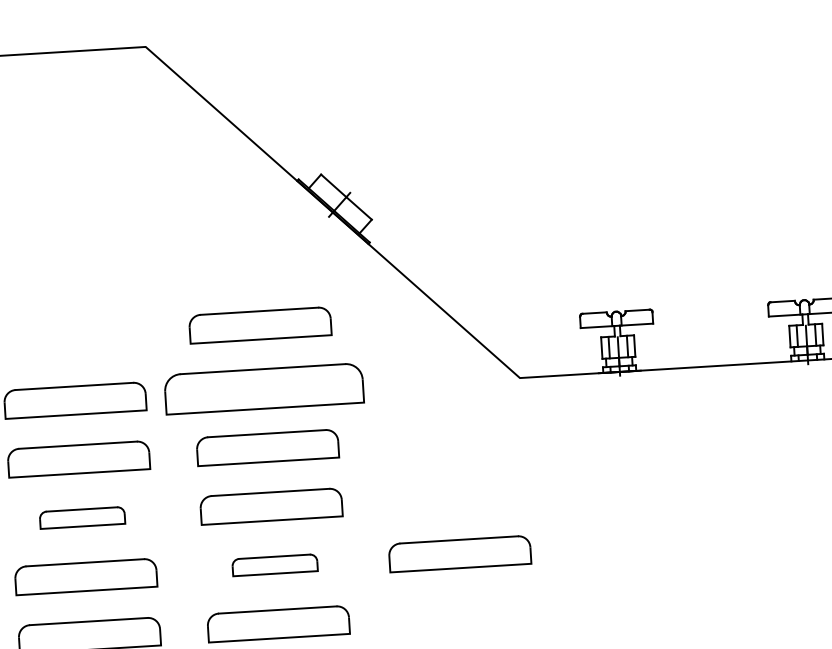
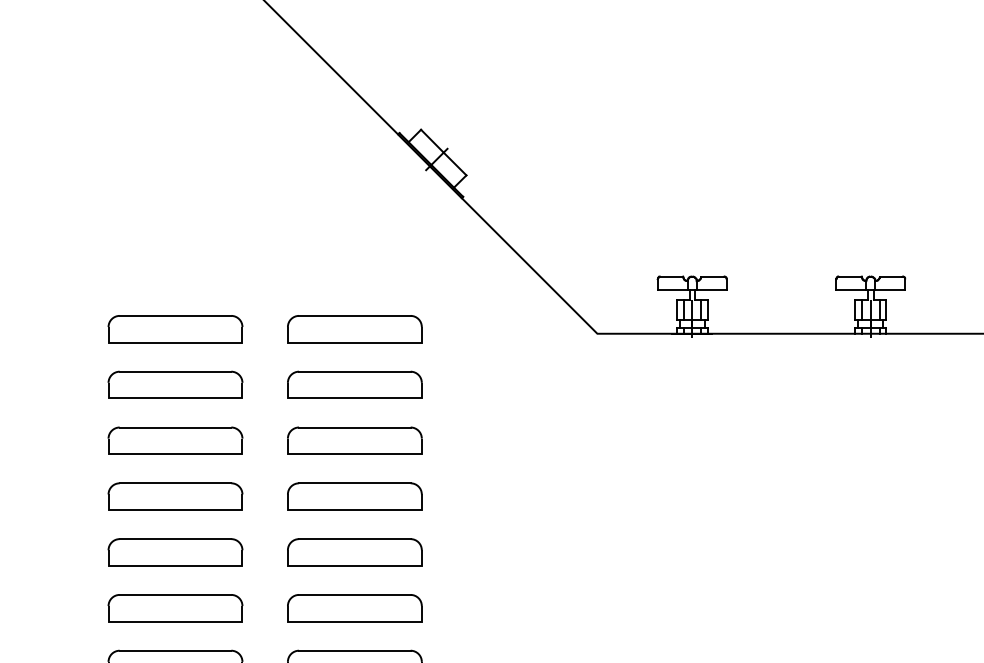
part: (259, 324) -> (354, 268), removed
part: (263, 389) -> (354, 329), size x0.71
part: (82, 517) -> (175, 440), size x1.67
part: (459, 553) -> (530, 496), removed
part: (274, 565) -> (354, 496), size x1.67

